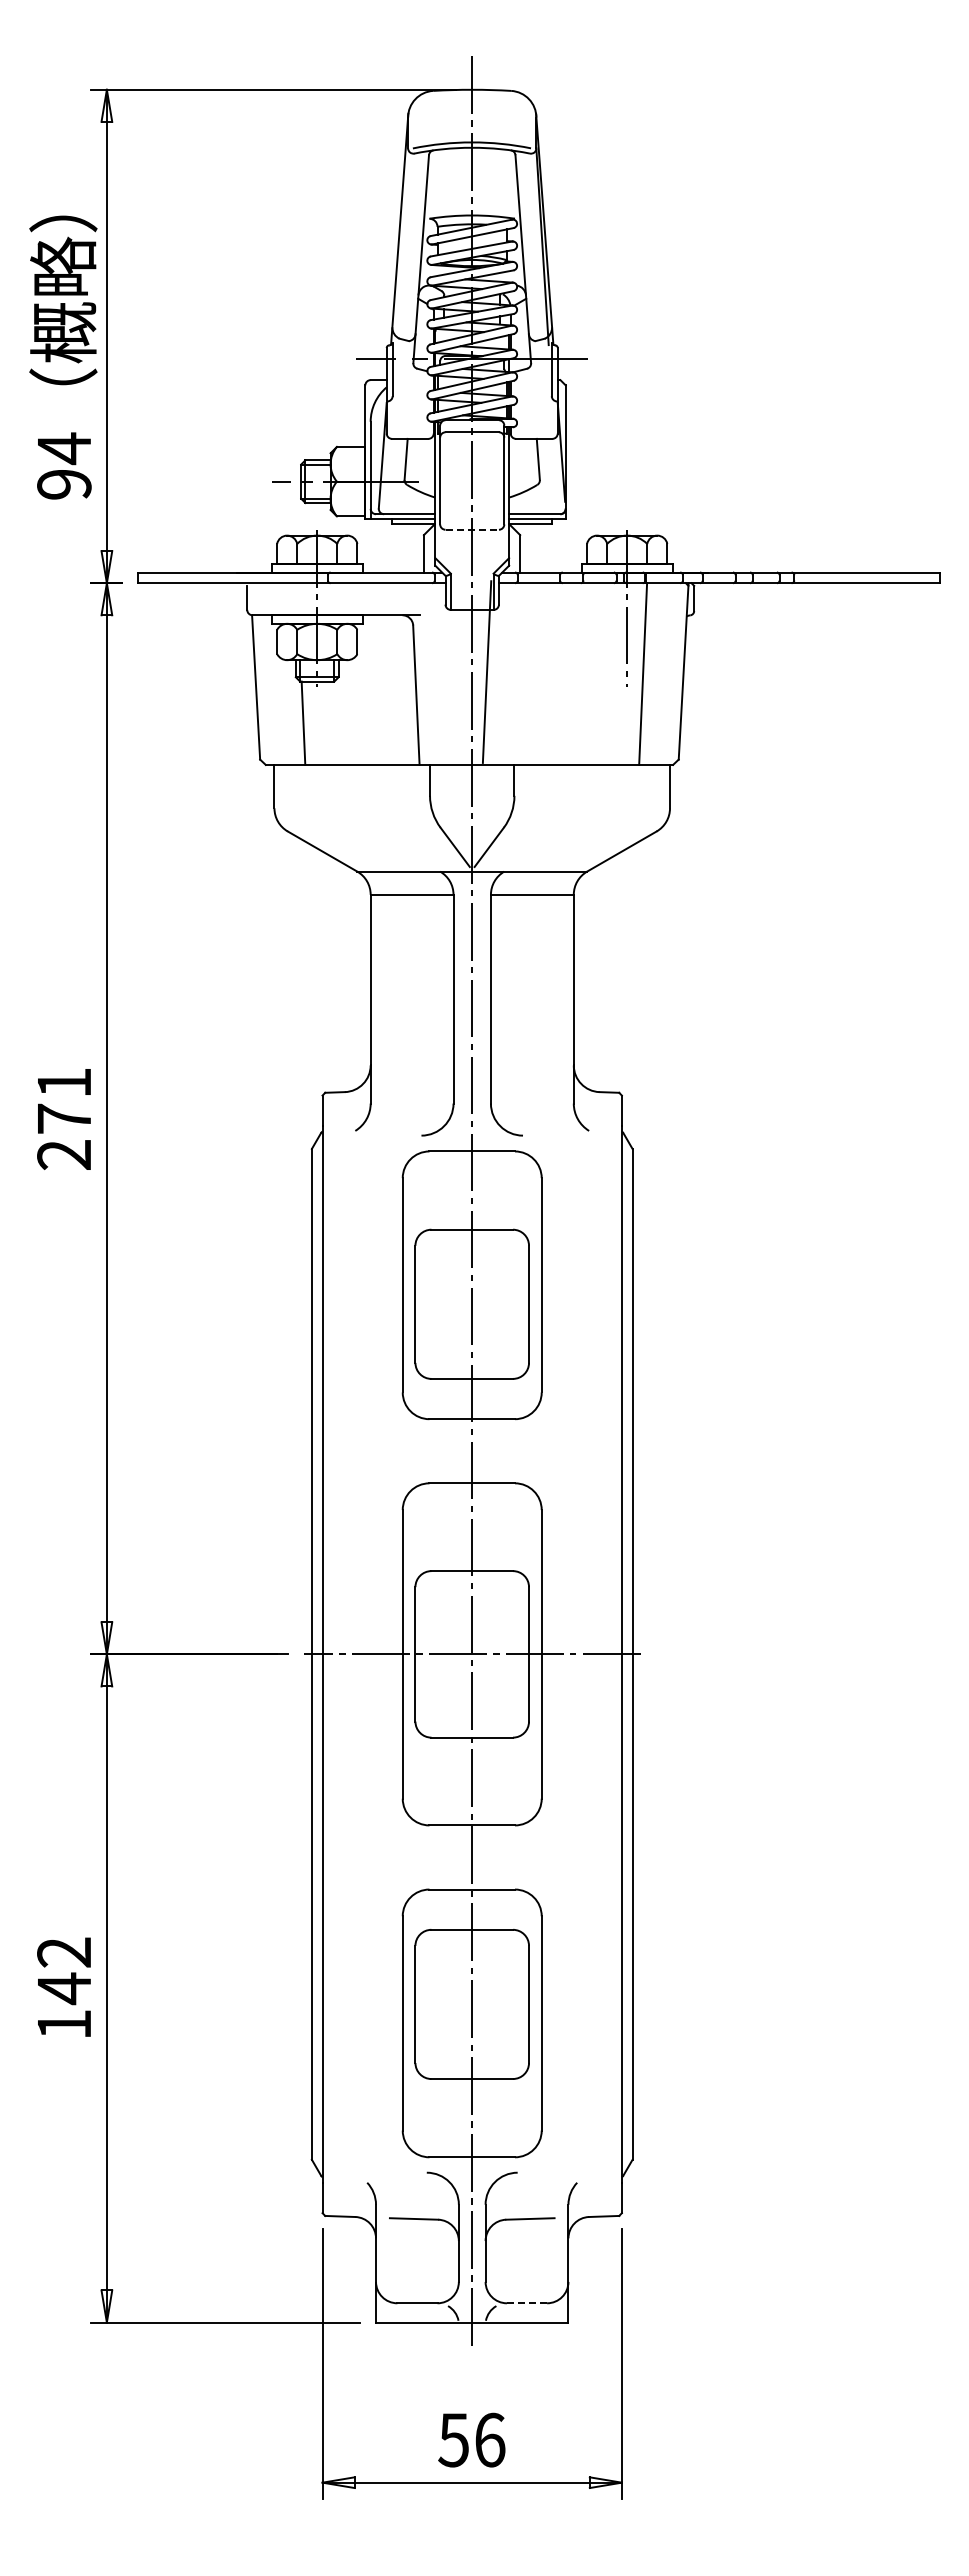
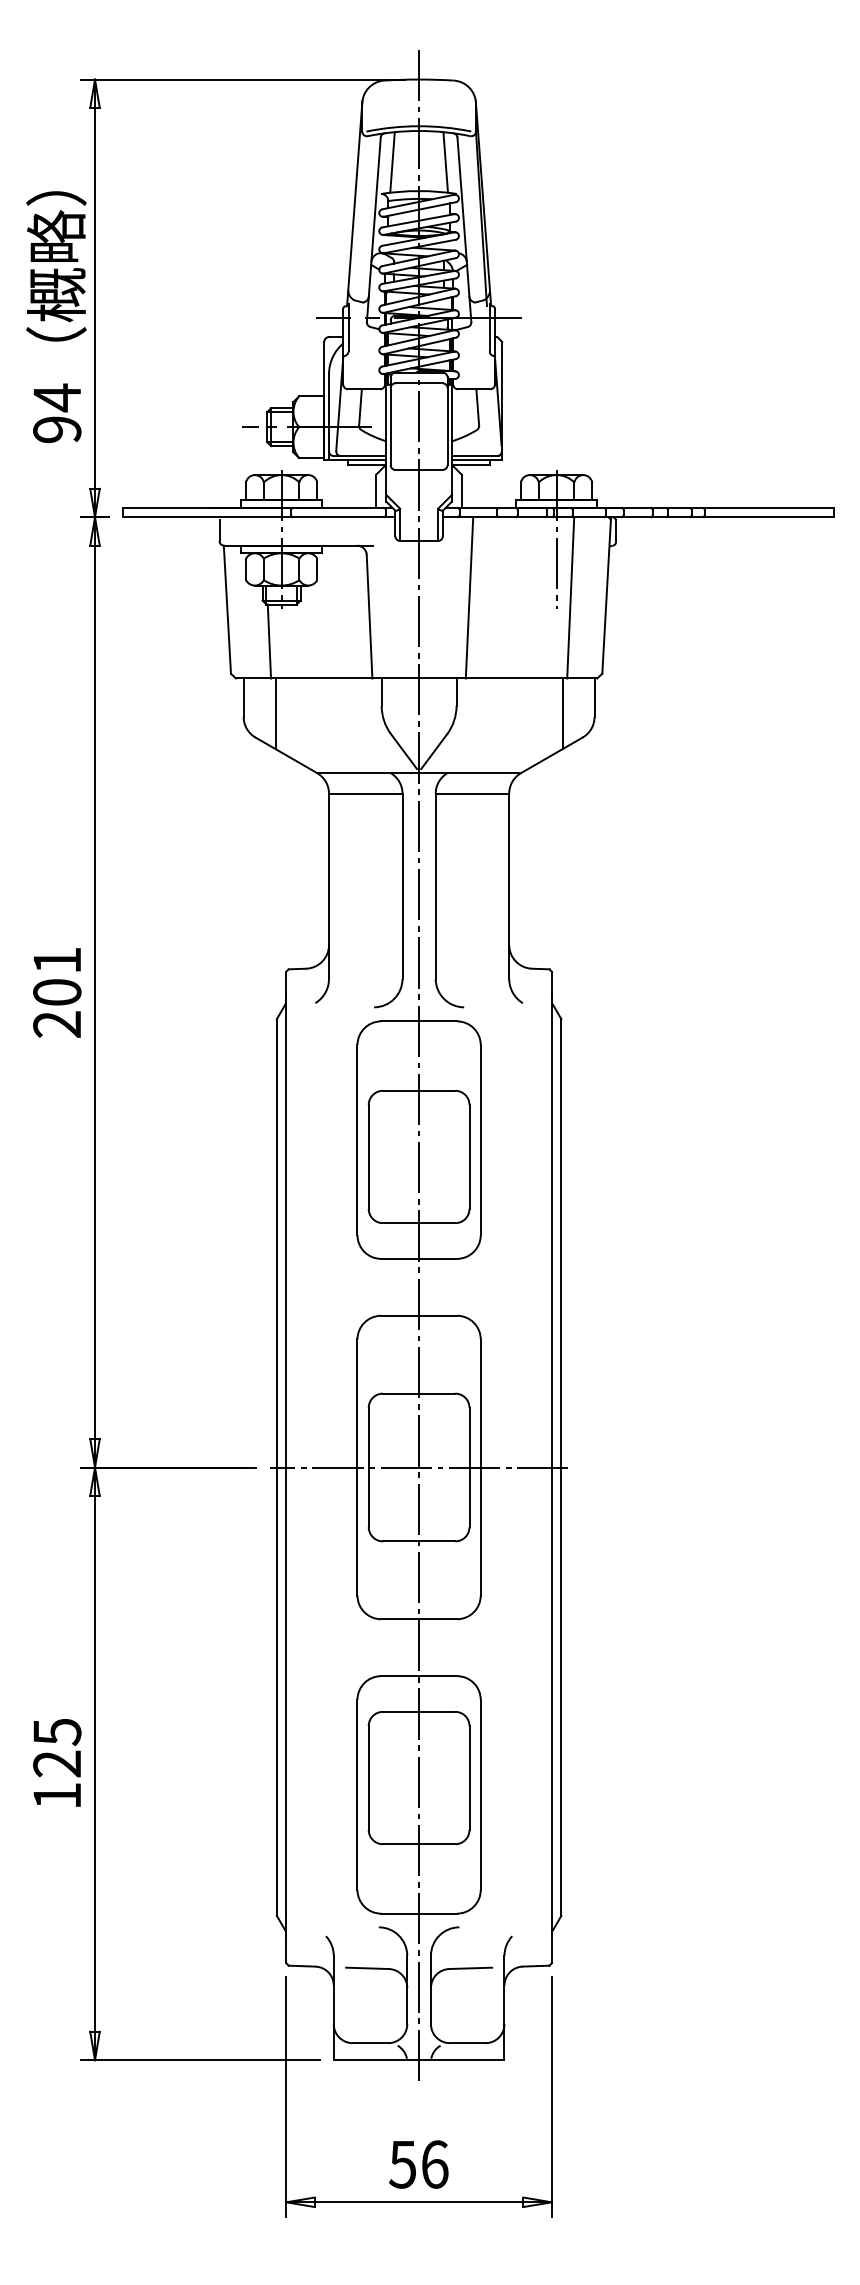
line: (441, 183) -> (391, 162), added
line: (501, 183) -> (445, 162), added
line: (472, 529) -> (419, 469), dashed -> solid
line: (486, 671) -> (469, 597), moved
line: (310, 804) -> (275, 713), added
line: (634, 804) -> (563, 713), added
text: (64, 1118) -> (57, 992), 271 -> 201
text: (64, 1971) -> (57, 1748), 142 -> 125
line: (526, 2303) -> (467, 2043), dashed -> solid

